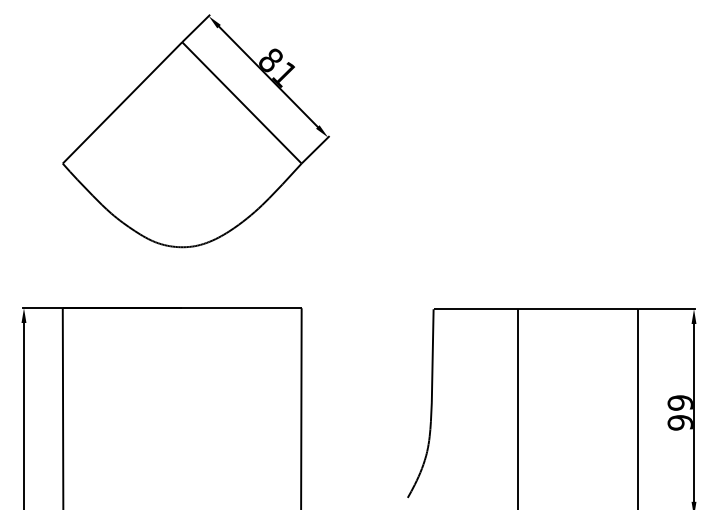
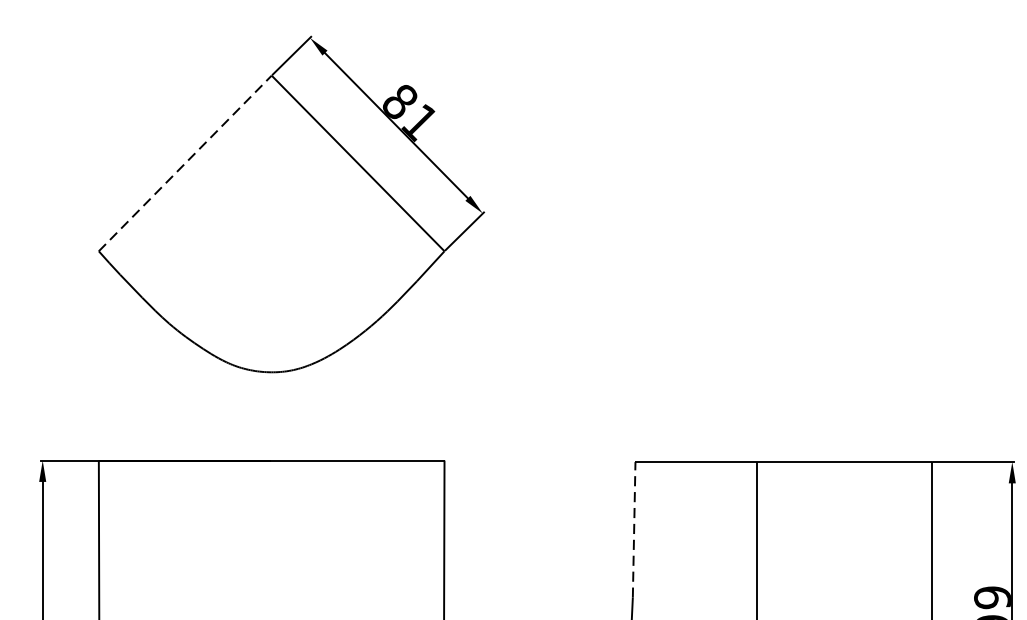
line: (122, 102) -> (185, 162), solid -> dashed
line: (432, 356) -> (633, 530), solid -> dashed

